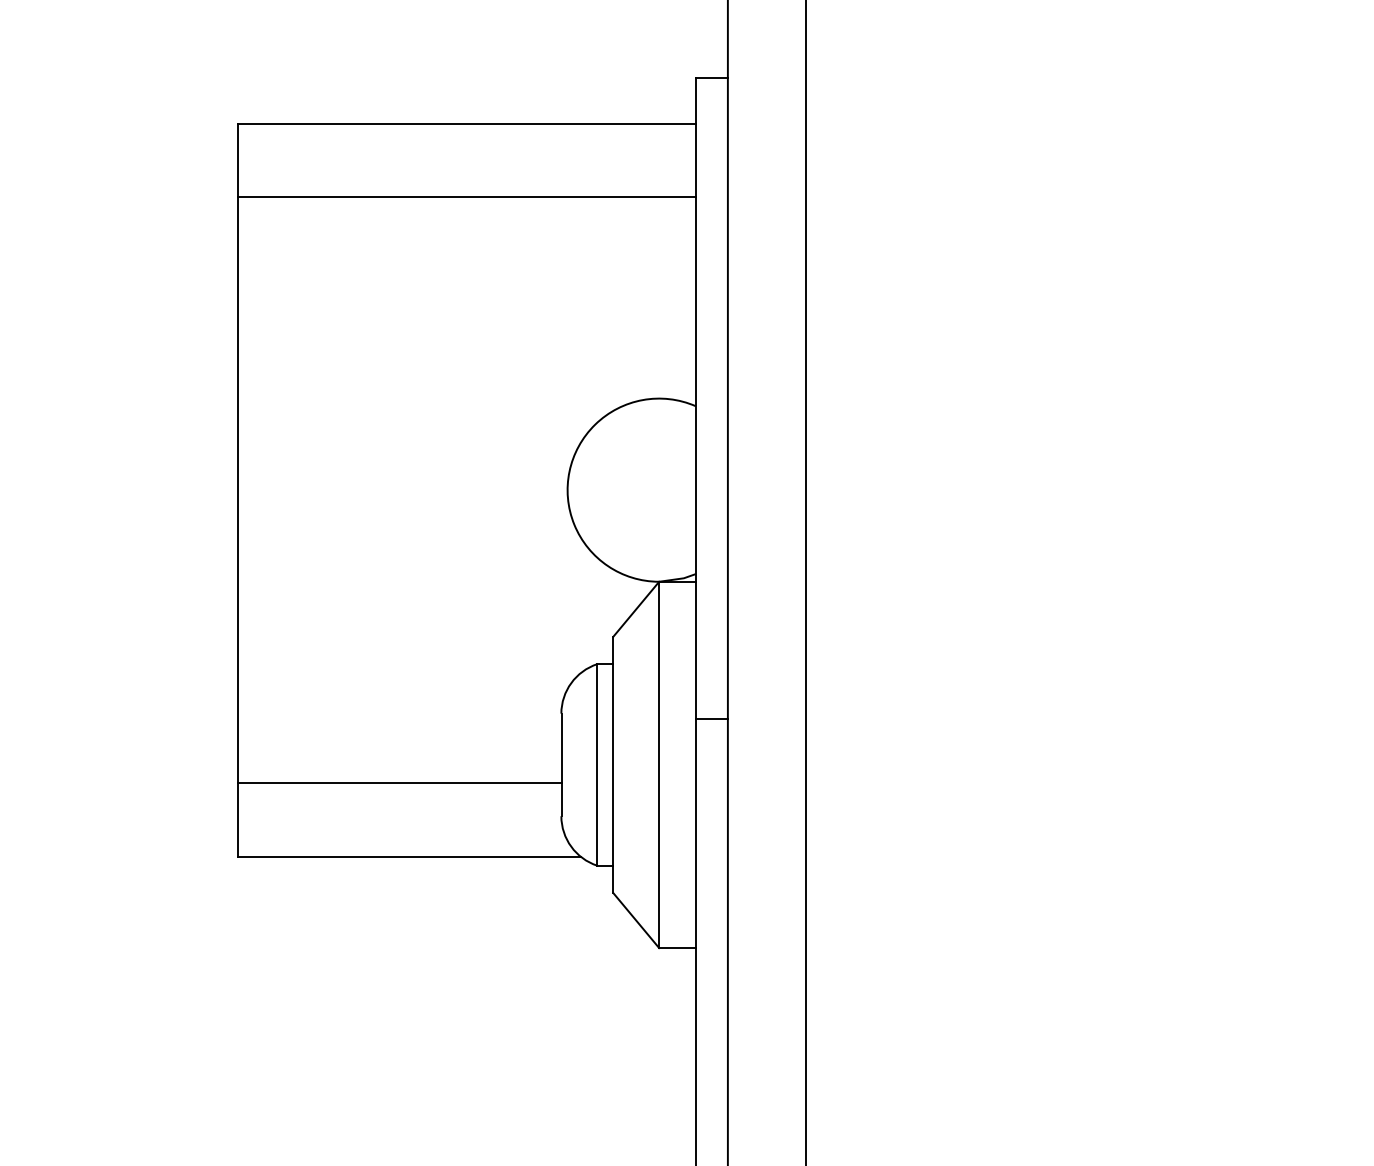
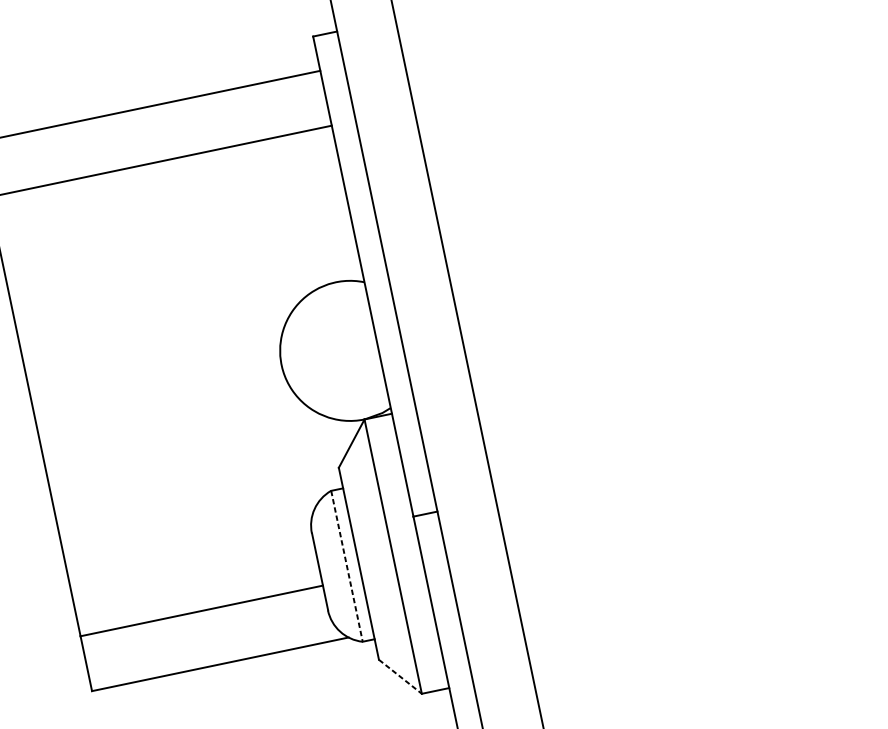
line: (597, 764) -> (346, 565), solid -> dashed
line: (636, 920) -> (400, 676), solid -> dashed

